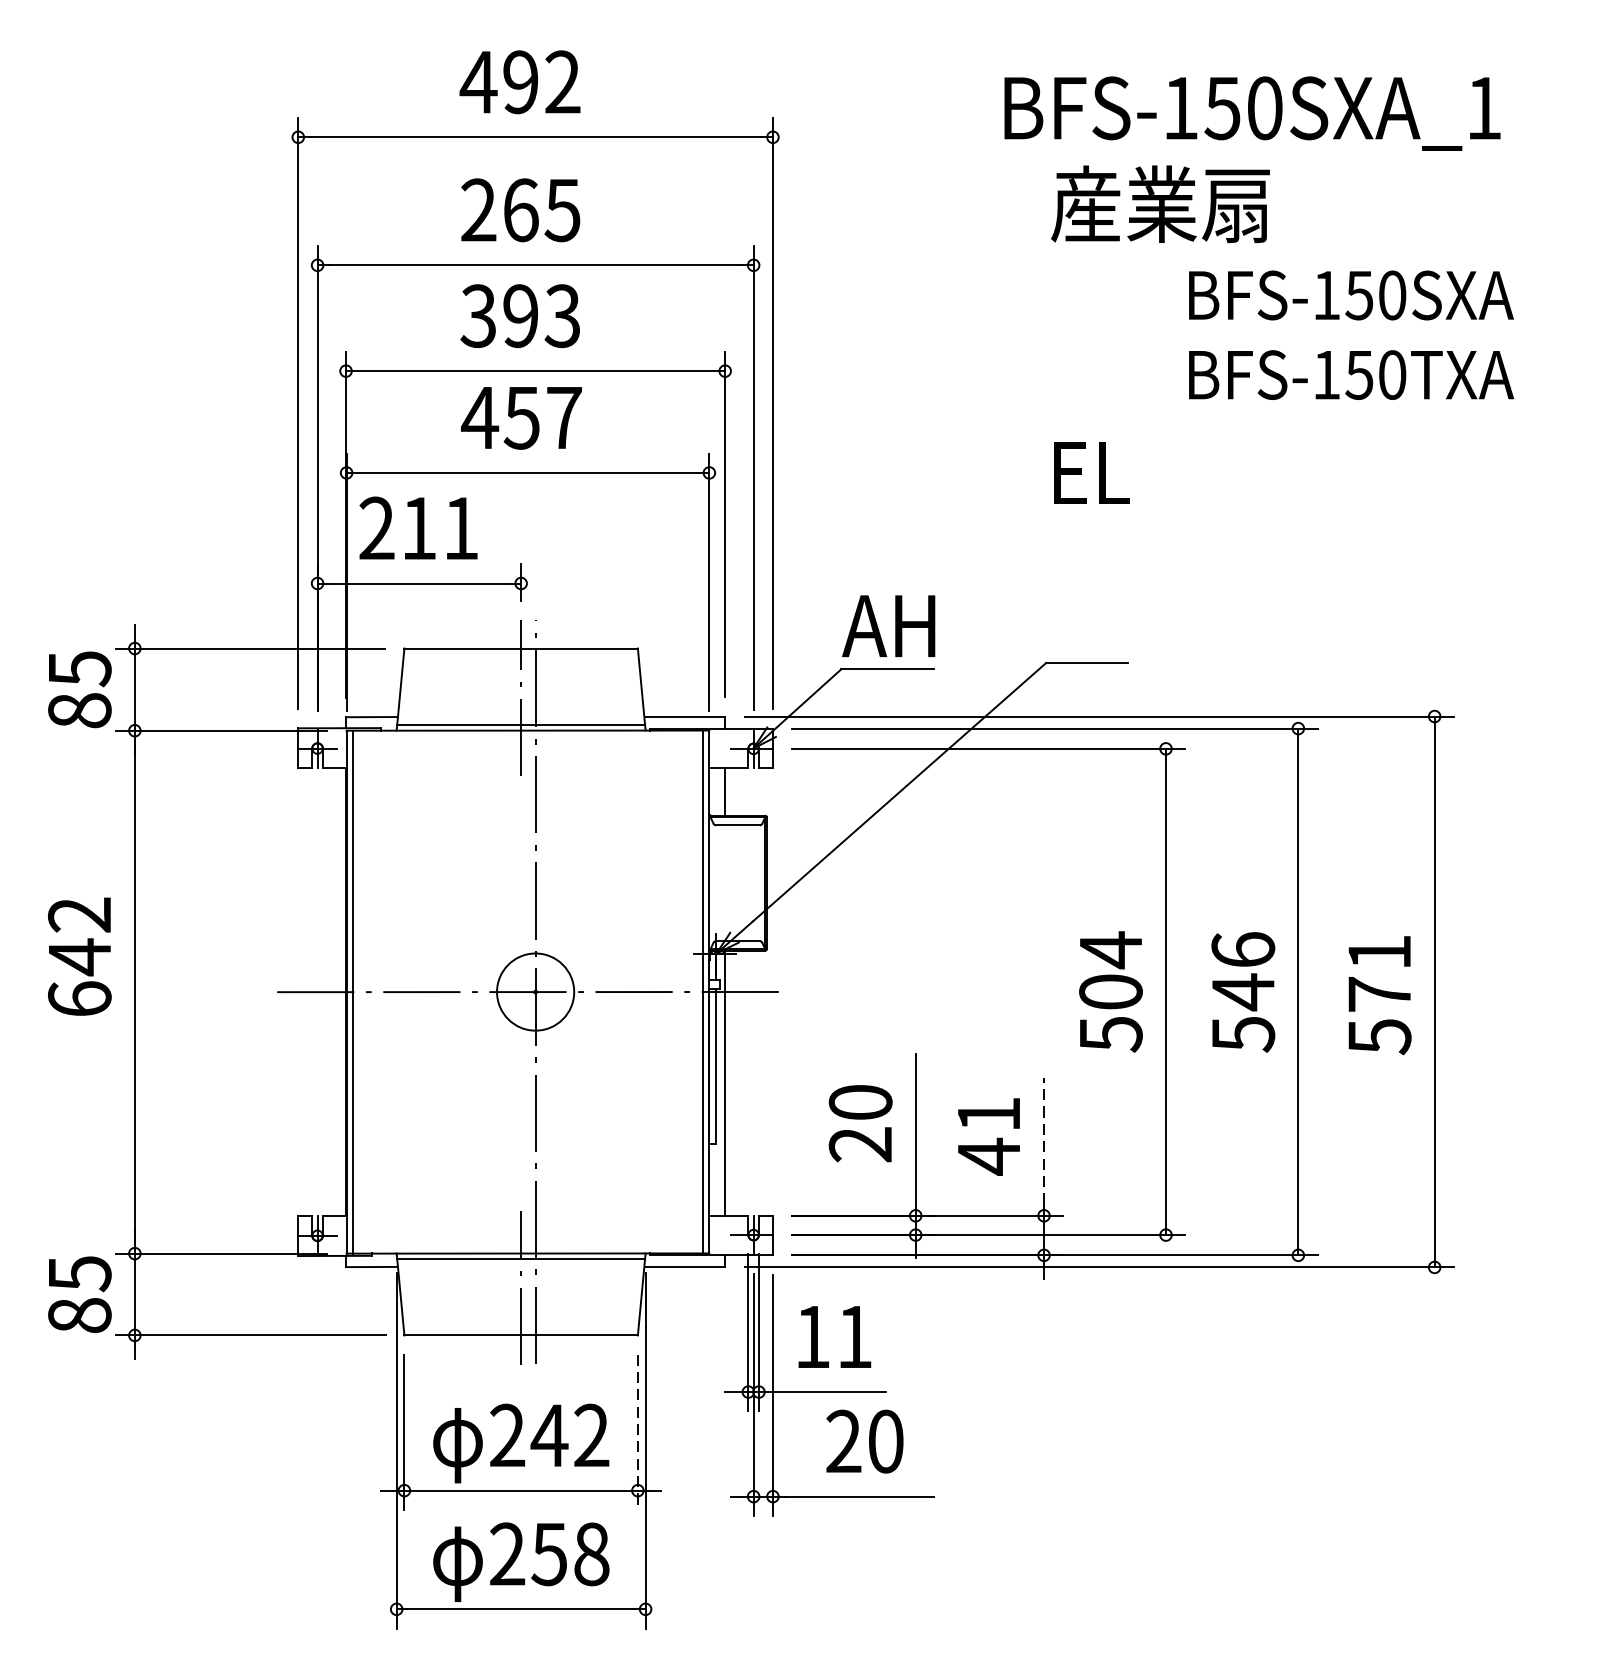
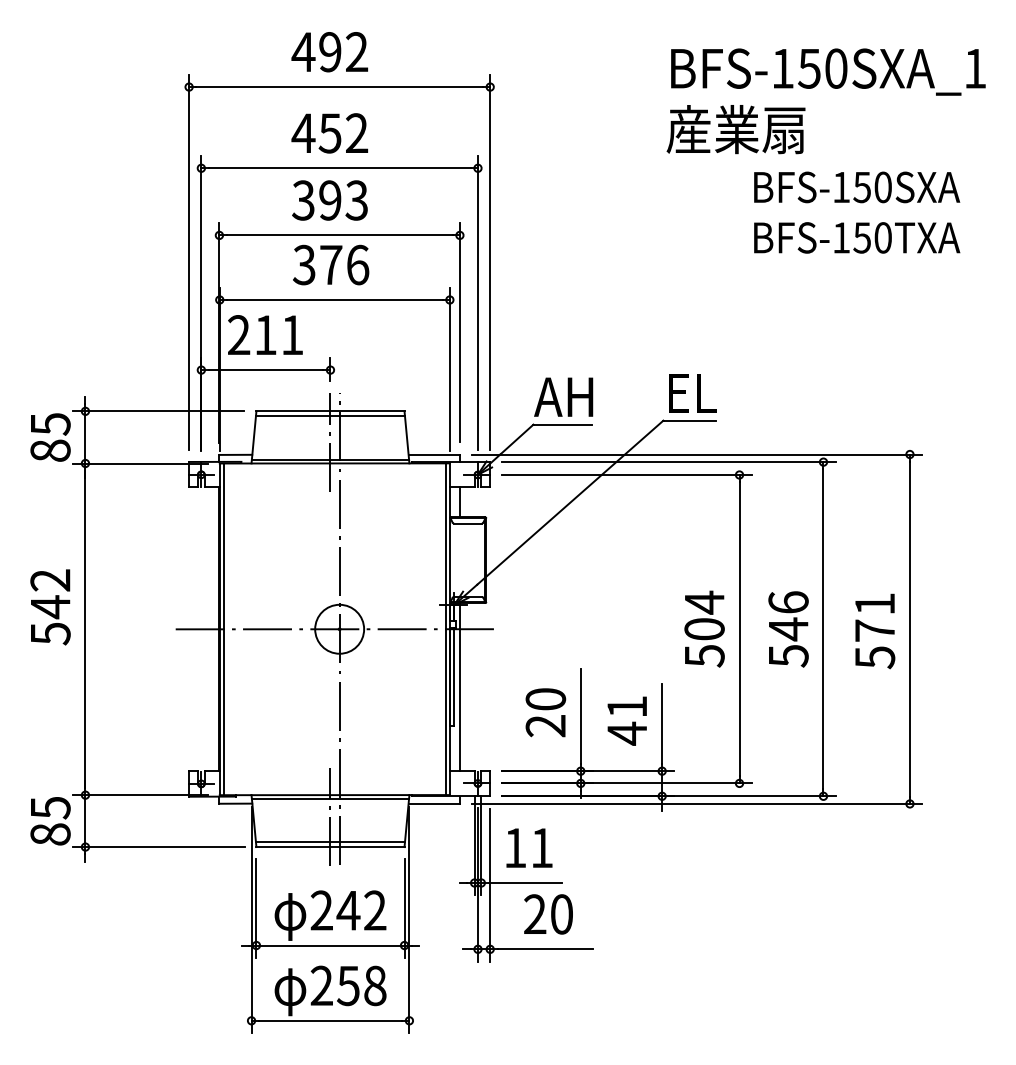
text: (1252, 112) -> (828, 71), moved
text: (519, 210) -> (329, 133), 265 -> 452
text: (521, 416) -> (330, 264), 457 -> 376
text: (1091, 473) -> (692, 393), moved
line: (521, 656) -> (330, 416), added
text: (79, 998) -> (50, 633), 642 -> 542
line: (1044, 1140) -> (662, 723), dashed -> solid
line: (521, 1328) -> (330, 842), added
line: (637, 1433) -> (404, 909), dashed -> solid

